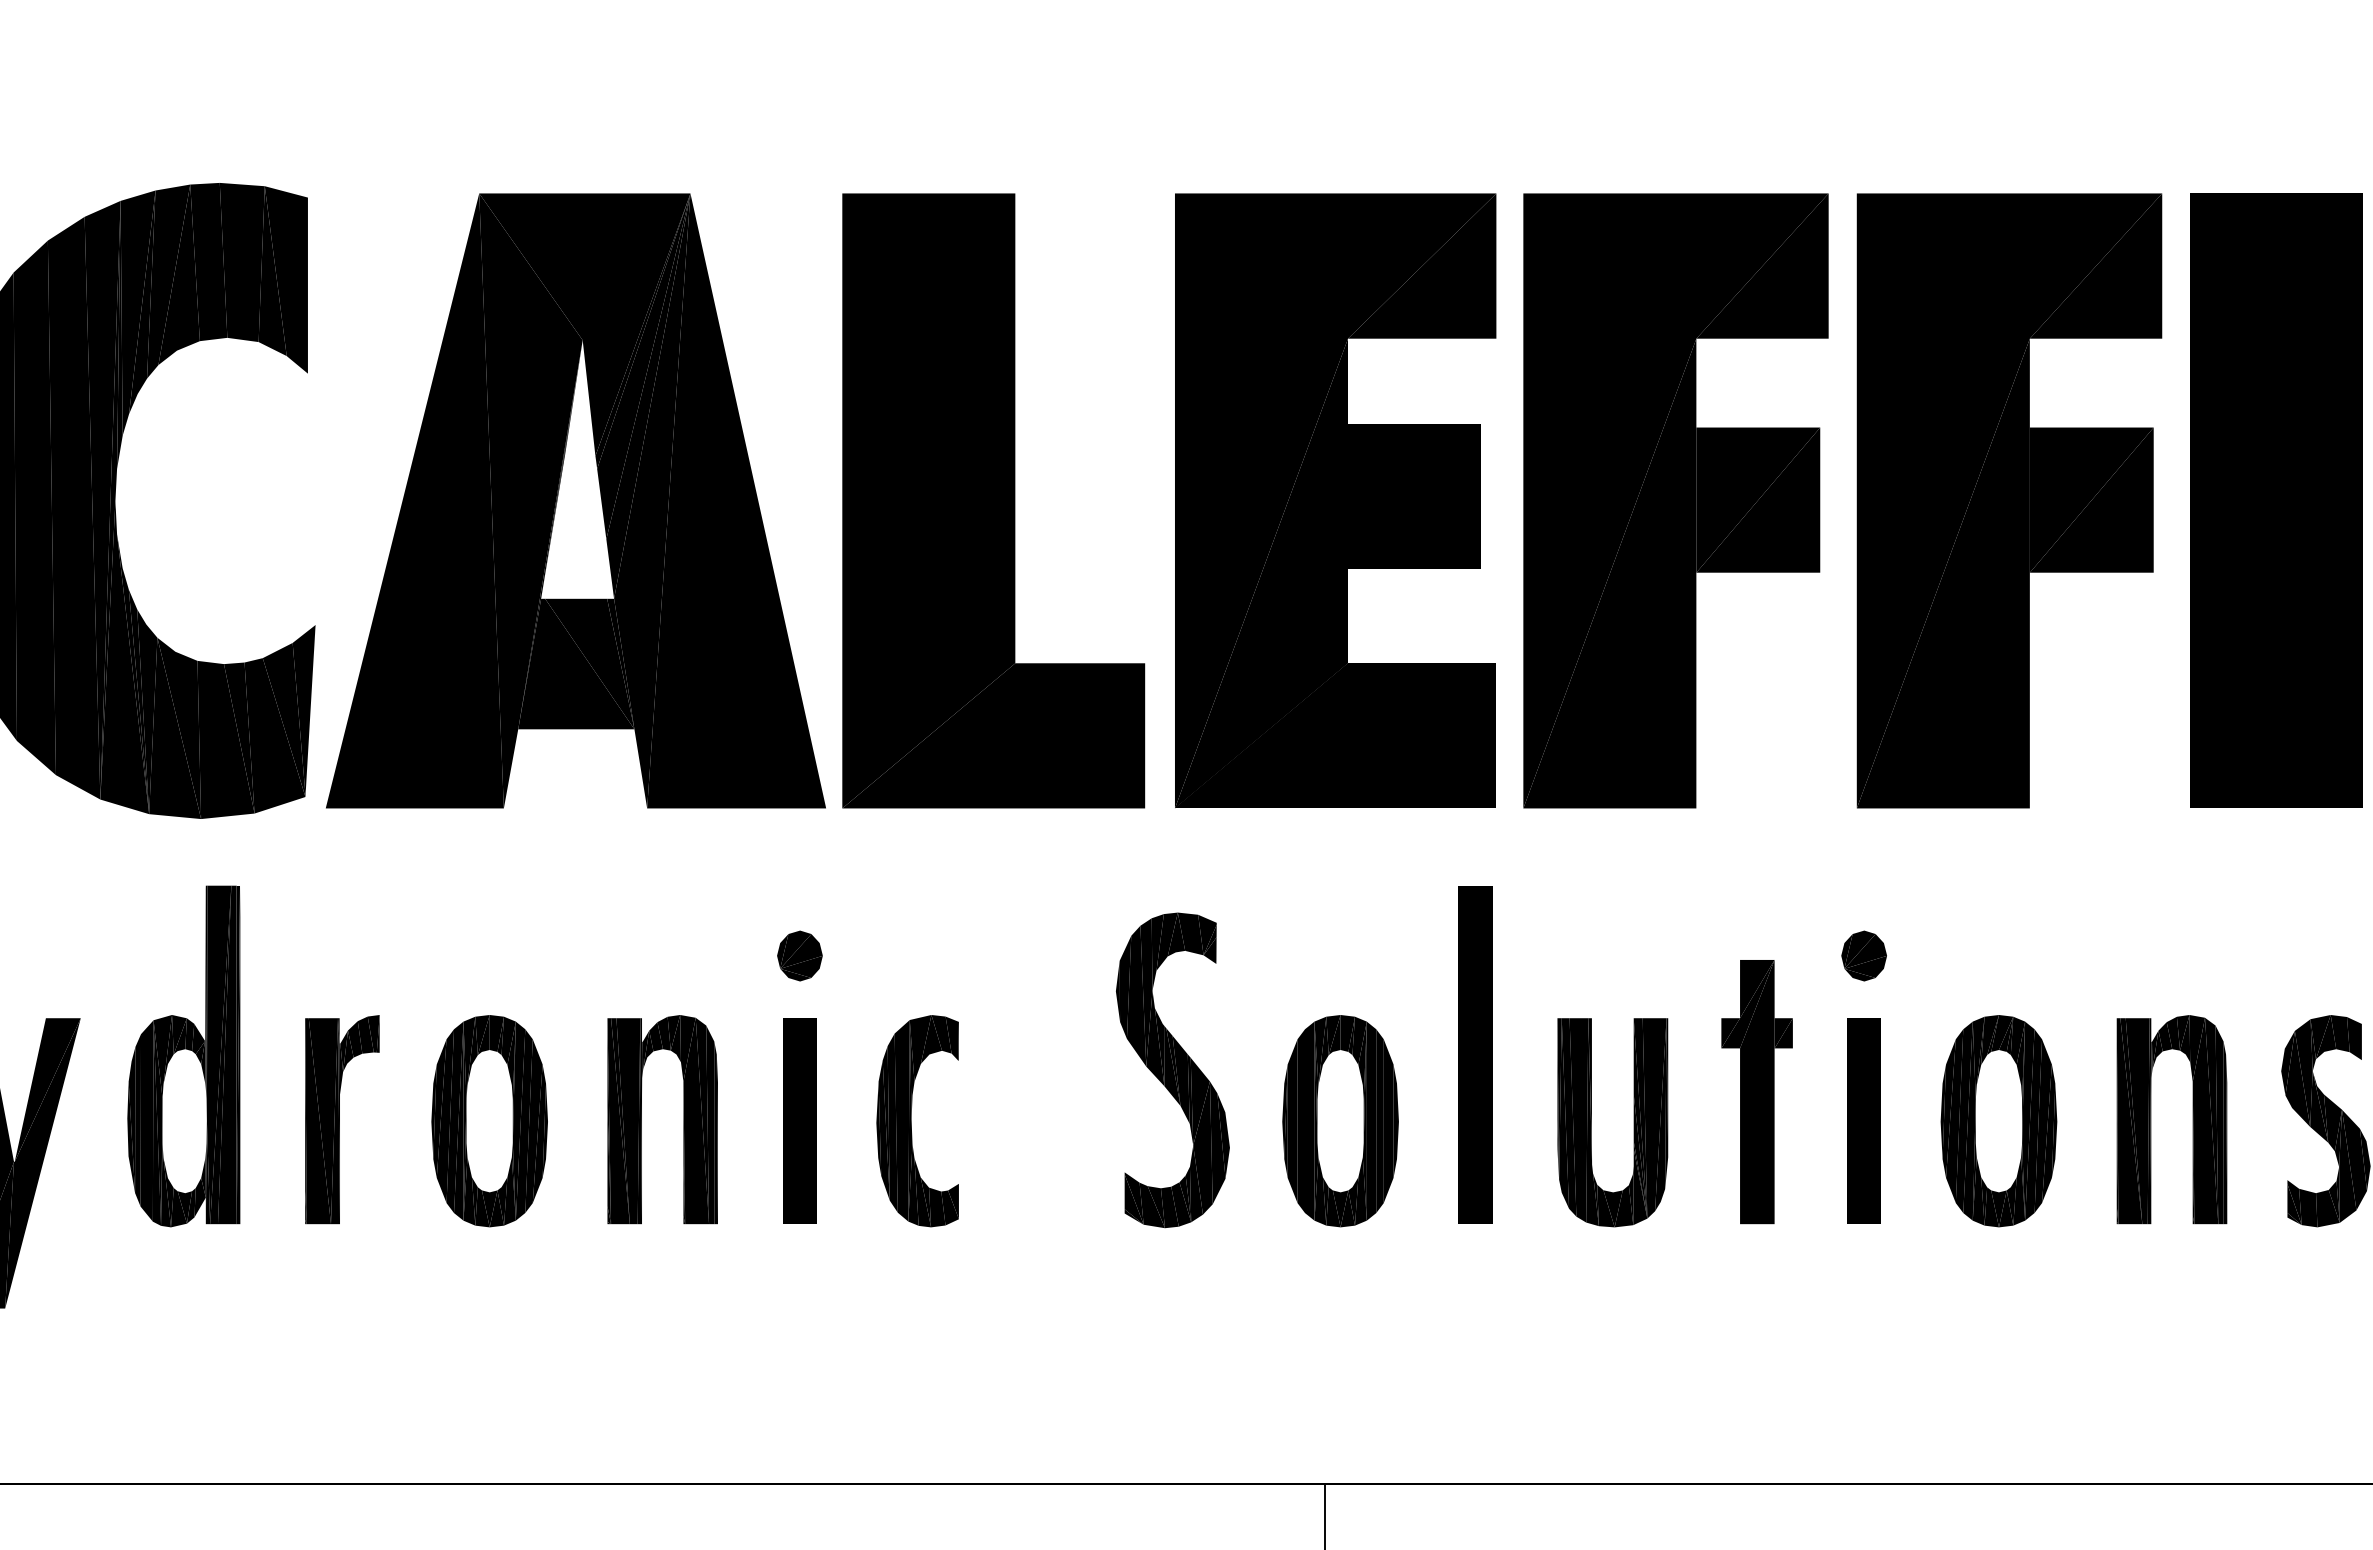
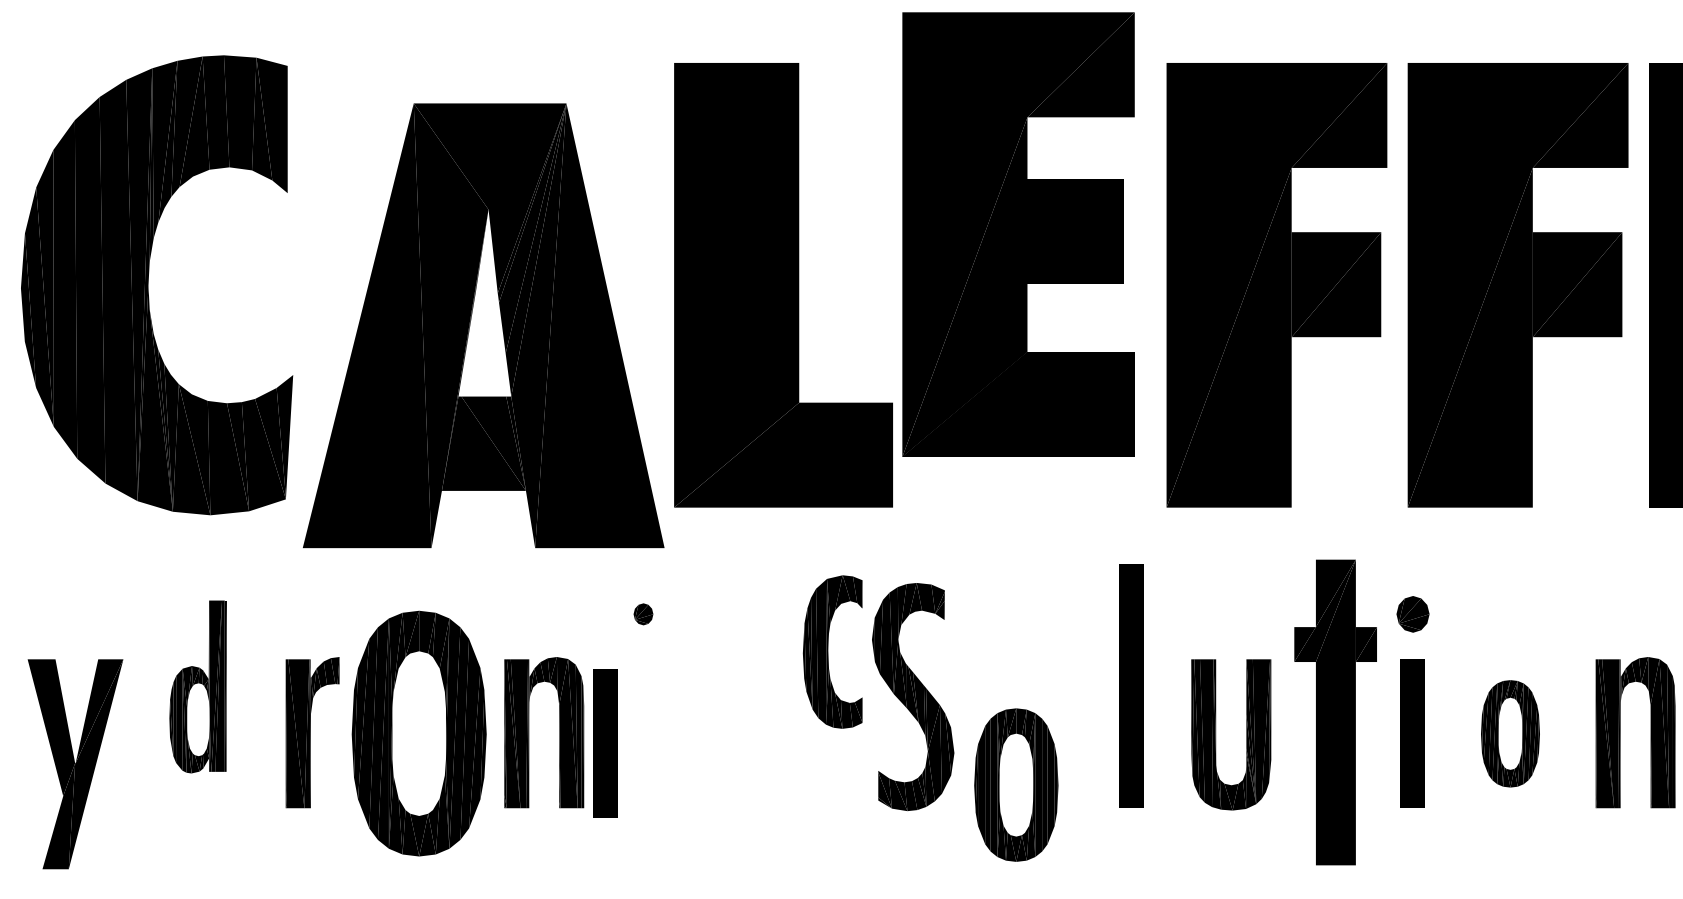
part: (575, 500) -> (483, 325), moved
part: (1335, 500) -> (1018, 234), moved
part: (799, 955) -> (643, 613), size x0.6
part: (183, 1056) -> (197, 687), size x0.7
part: (1756, 1092) -> (1335, 713), size x1.6
part: (799, 1120) -> (605, 742), moved
part: (489, 1121) -> (418, 734), size x1.6
part: (917, 1121) -> (832, 652), moved
part: (1340, 1121) -> (1016, 785), moved
part: (1998, 1121) -> (1510, 734), size x0.7

